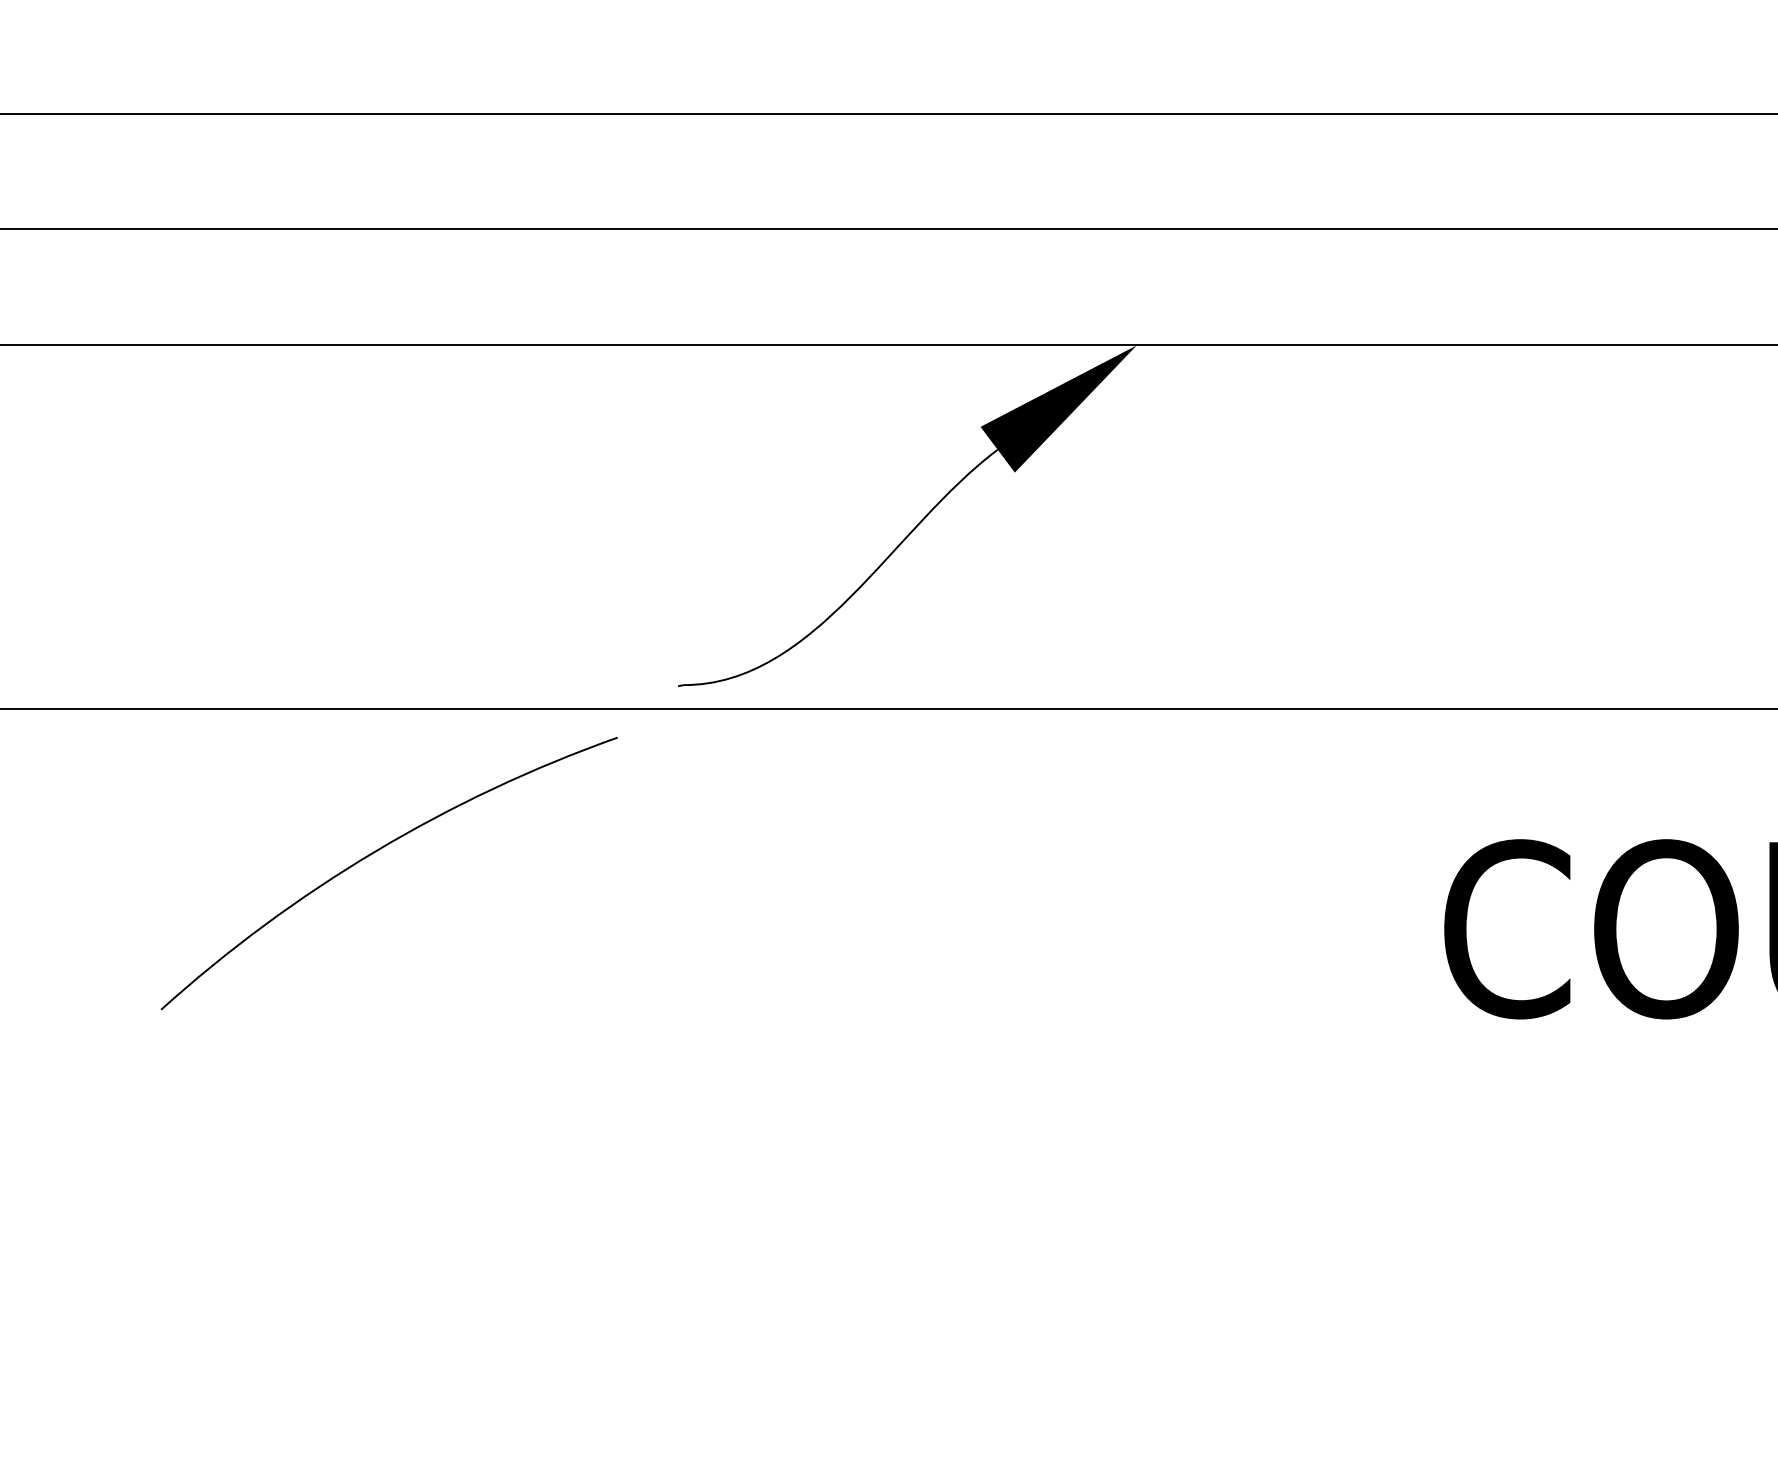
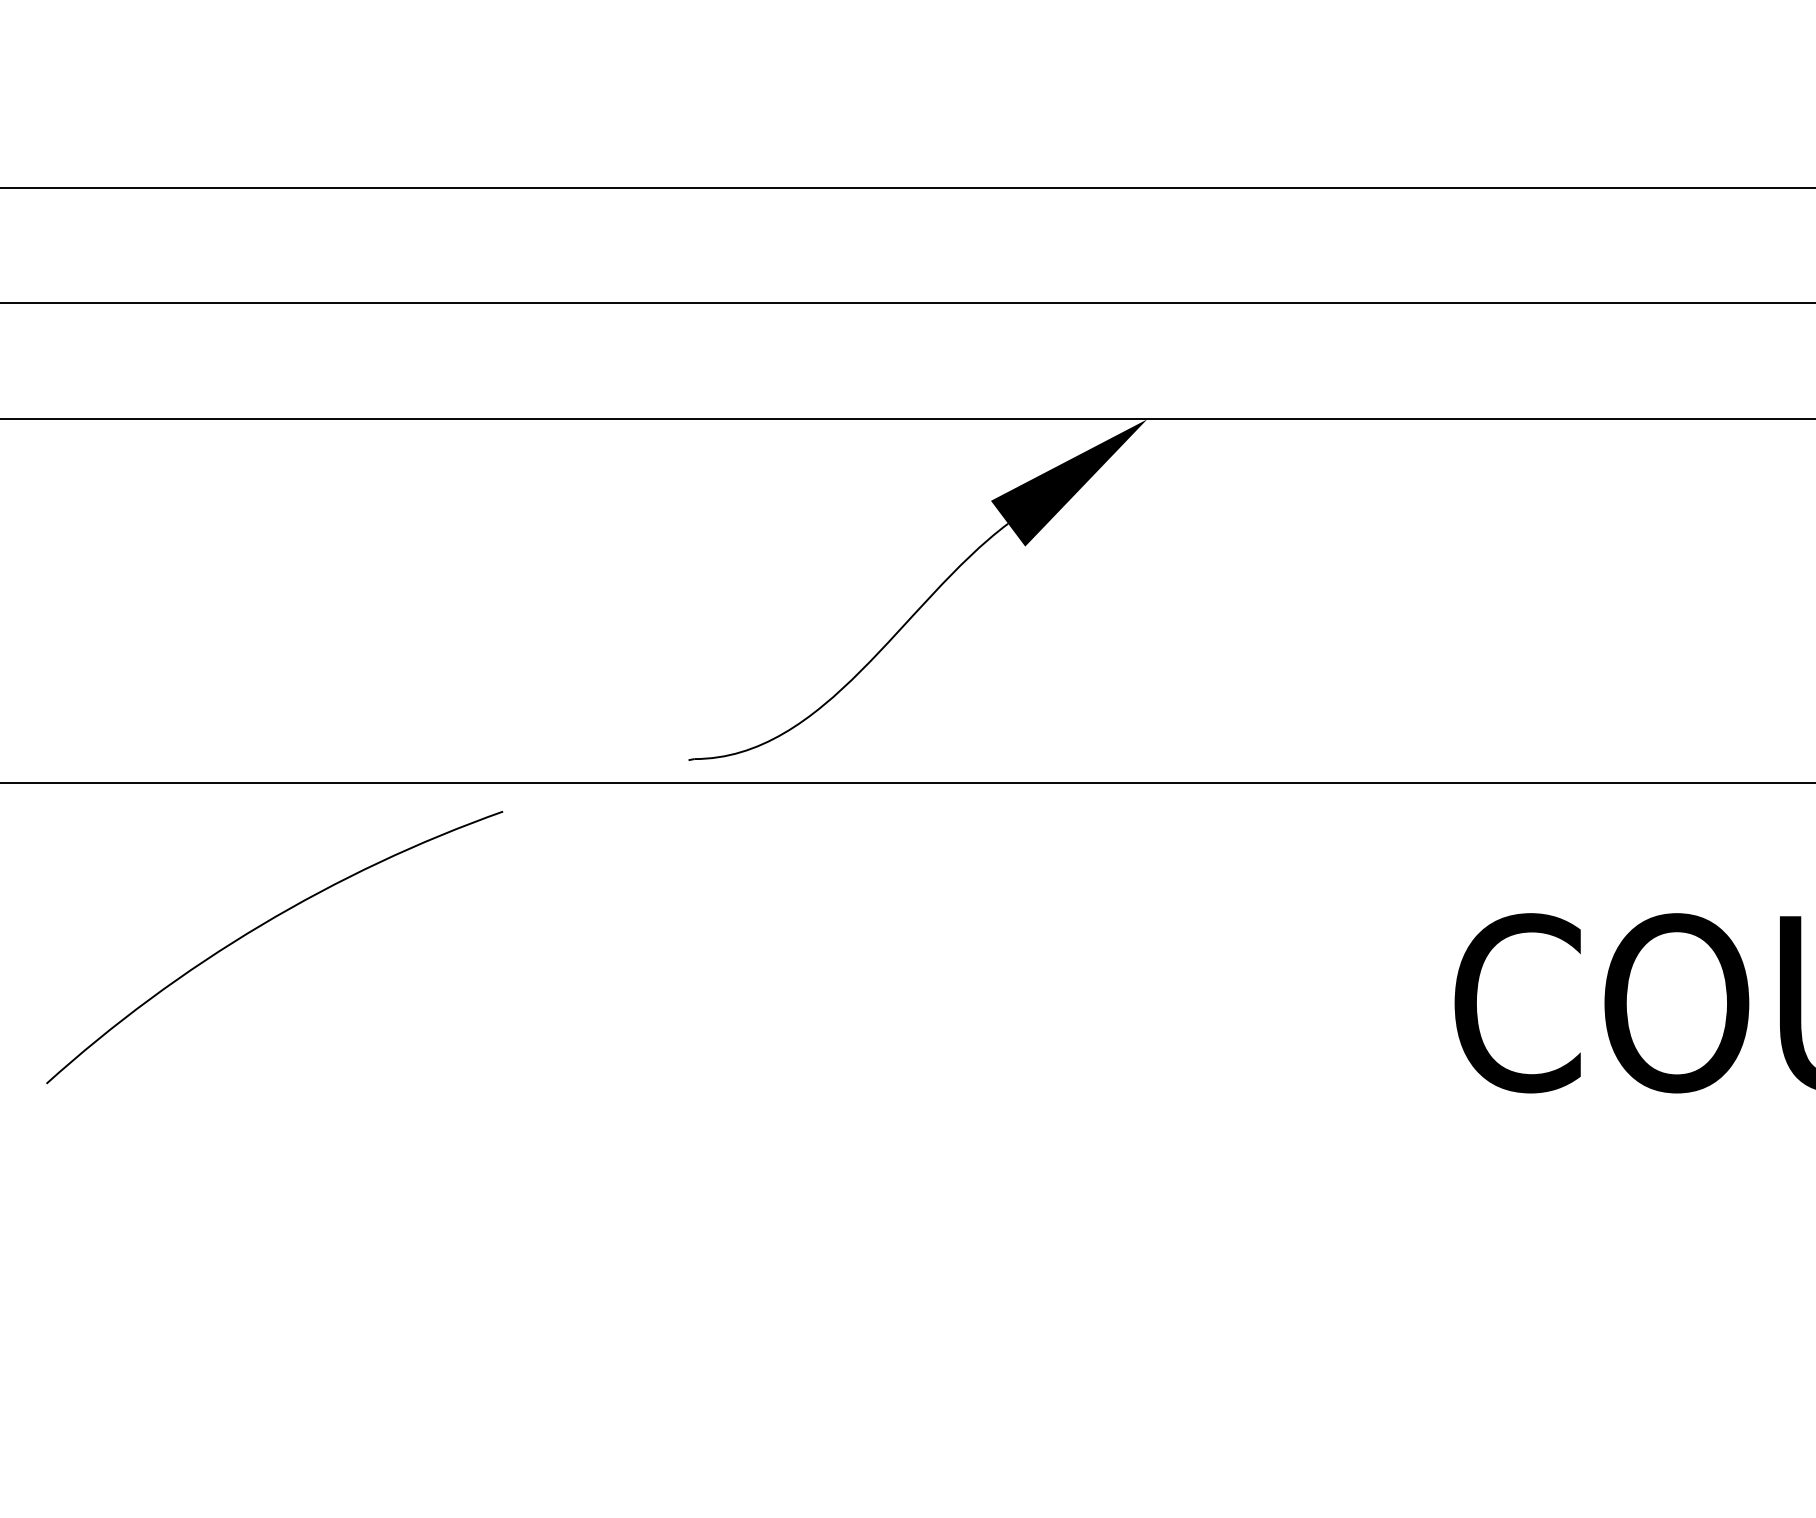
arc: (378, 851) -> (263, 925), moved

